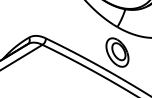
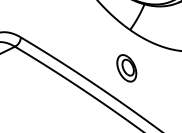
part: (117, 52) -> (126, 68), size x0.6

